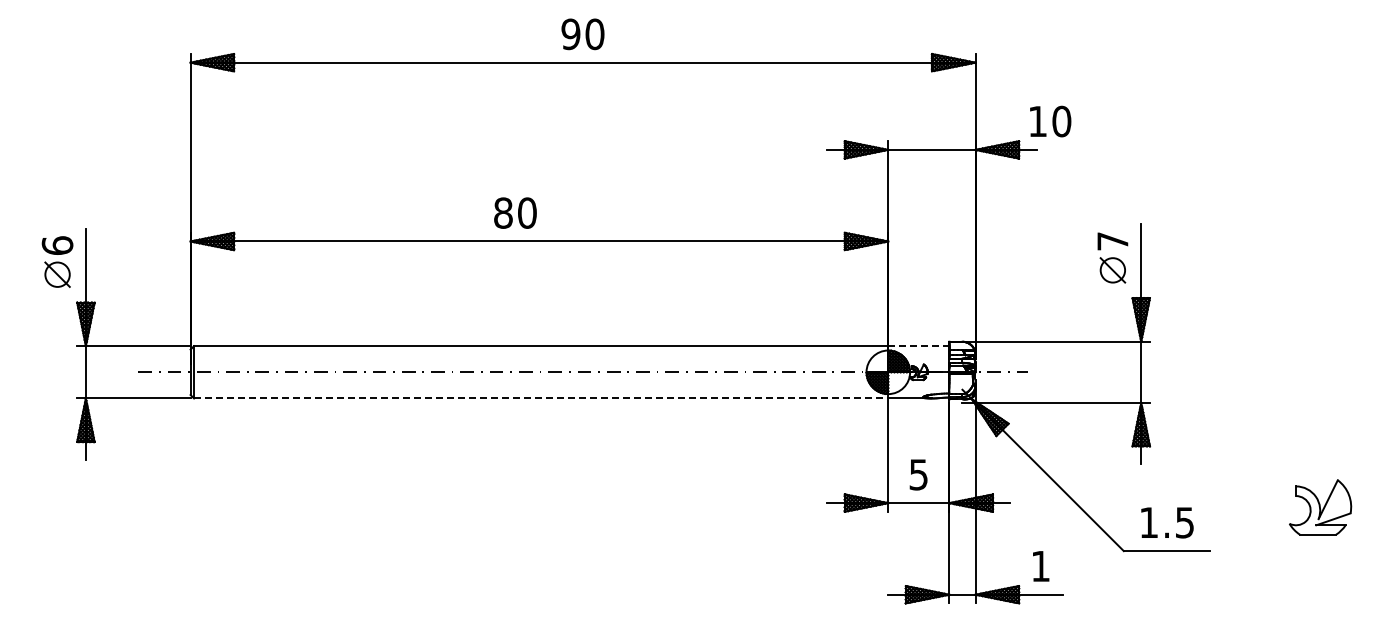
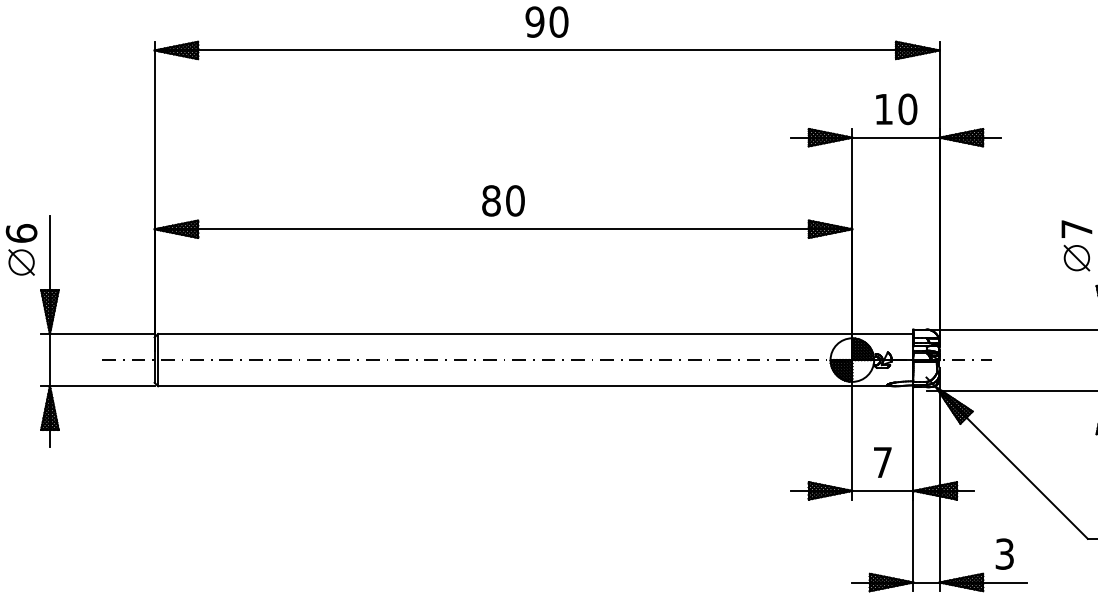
text: (1050, 121) -> (896, 109), moved
text: (515, 212) -> (503, 200), moved
line: (918, 346) -> (882, 334), dashed -> solid
line: (541, 398) -> (505, 386), dashed -> solid
text: (918, 474) -> (882, 462), 5 -> 7
text: (1040, 566) -> (1004, 554), 1 -> 3

